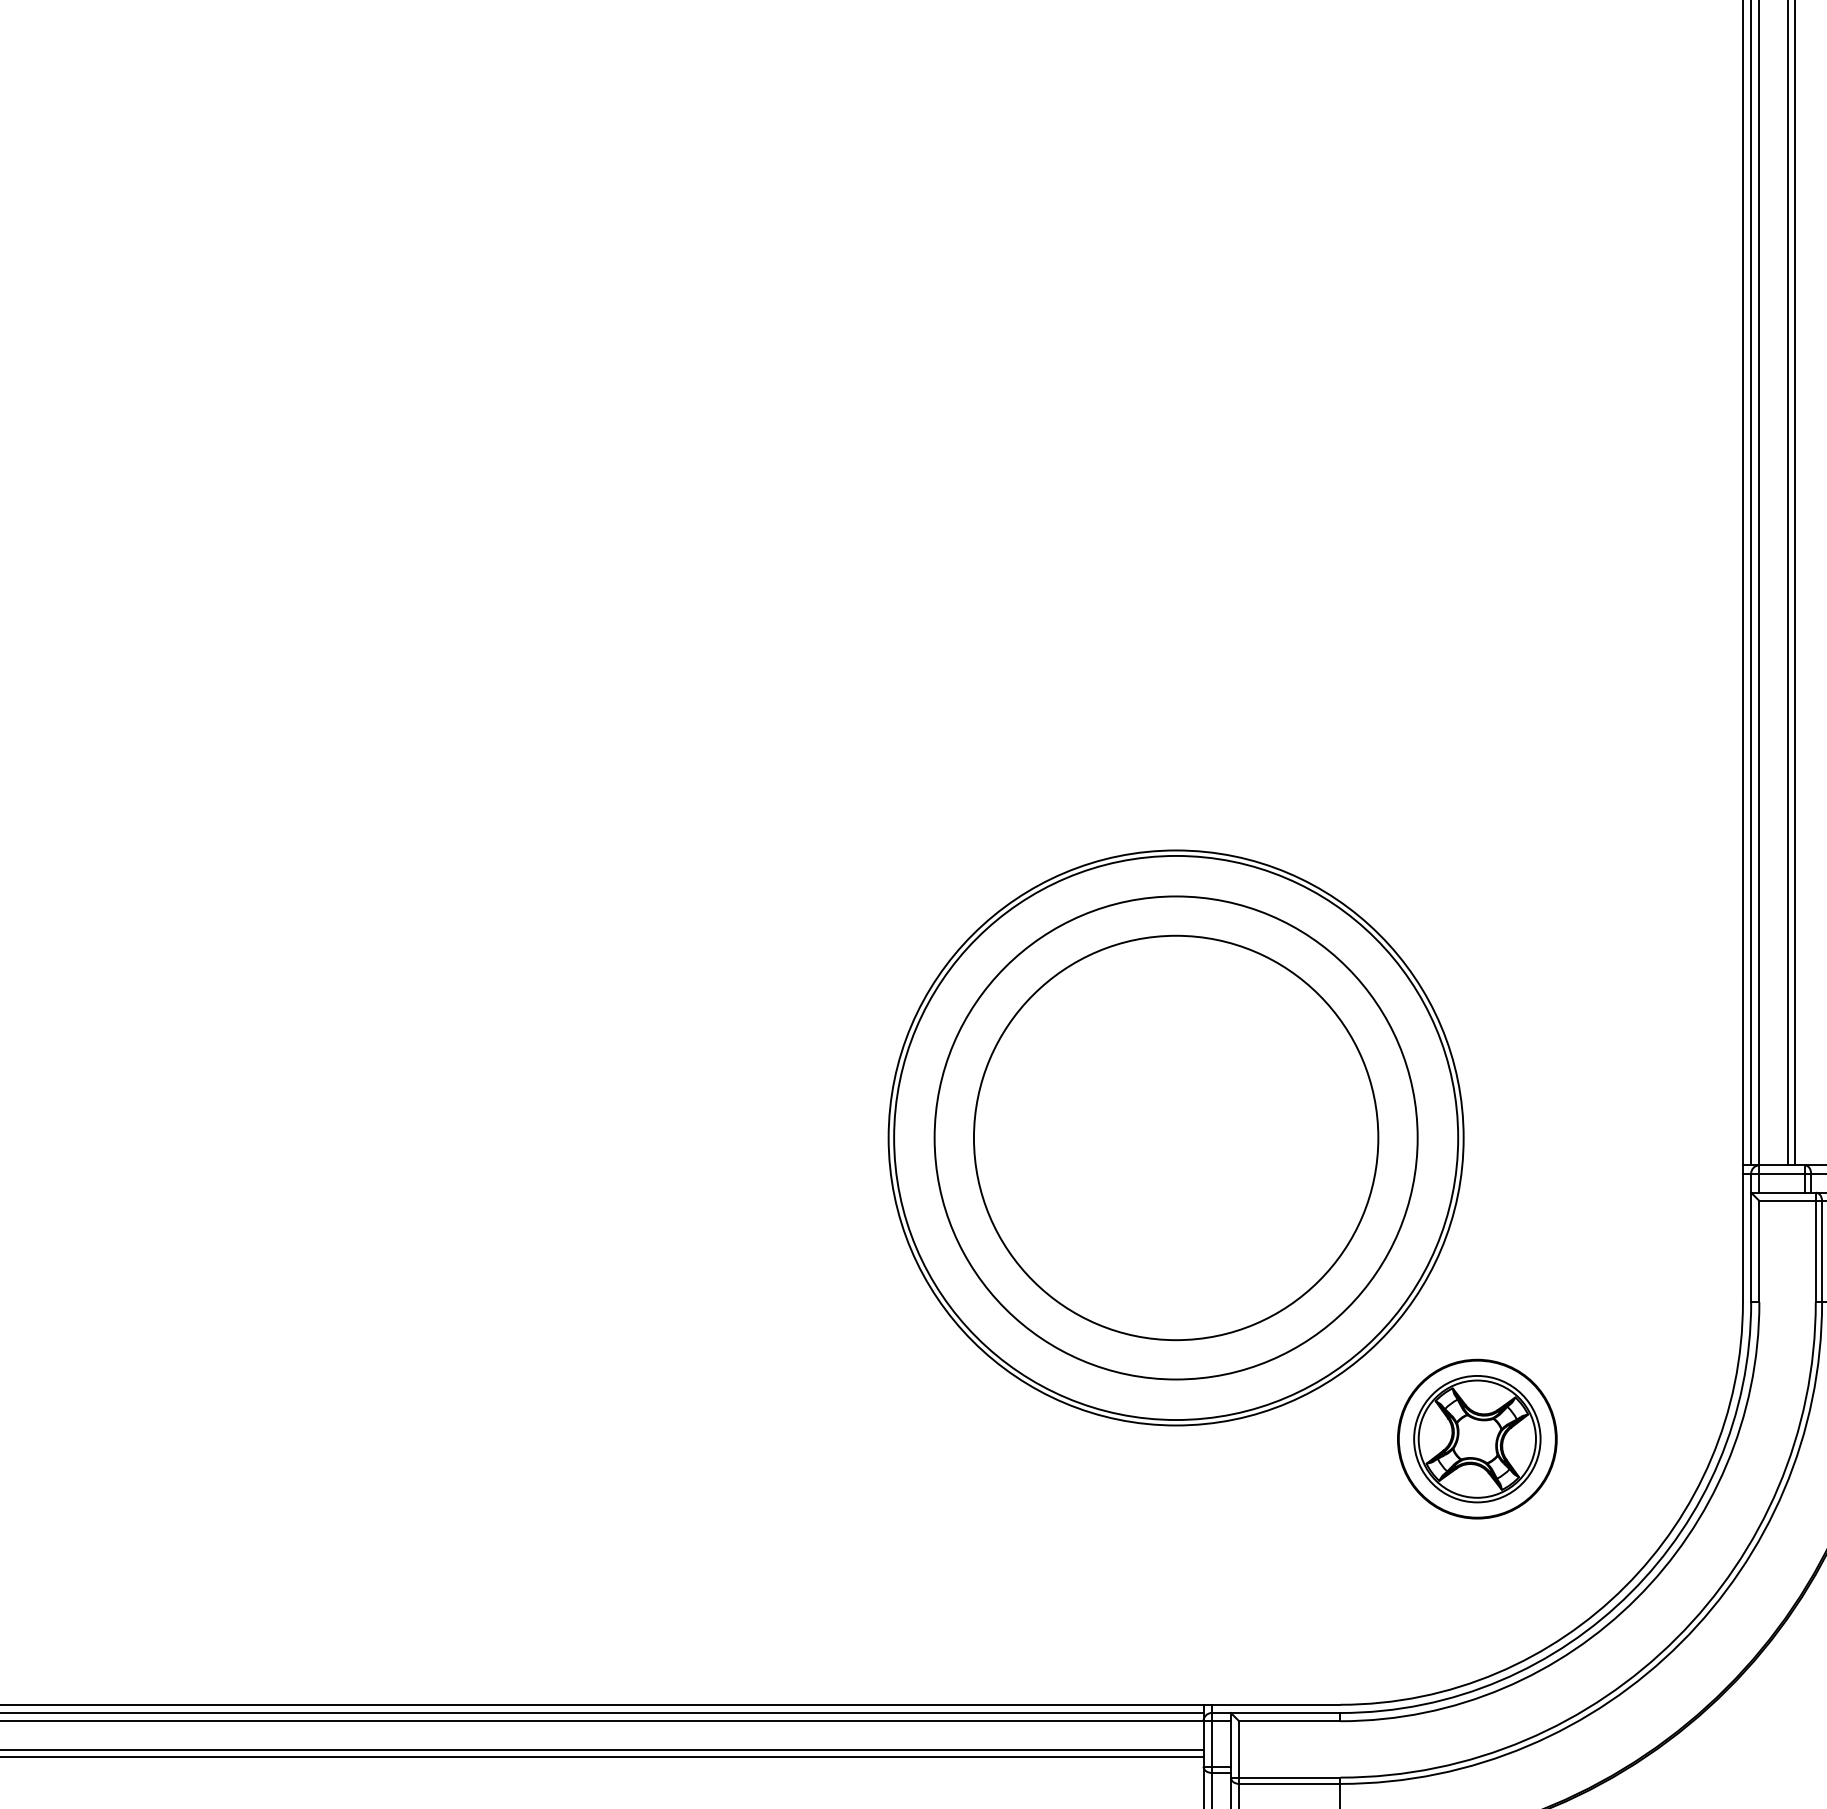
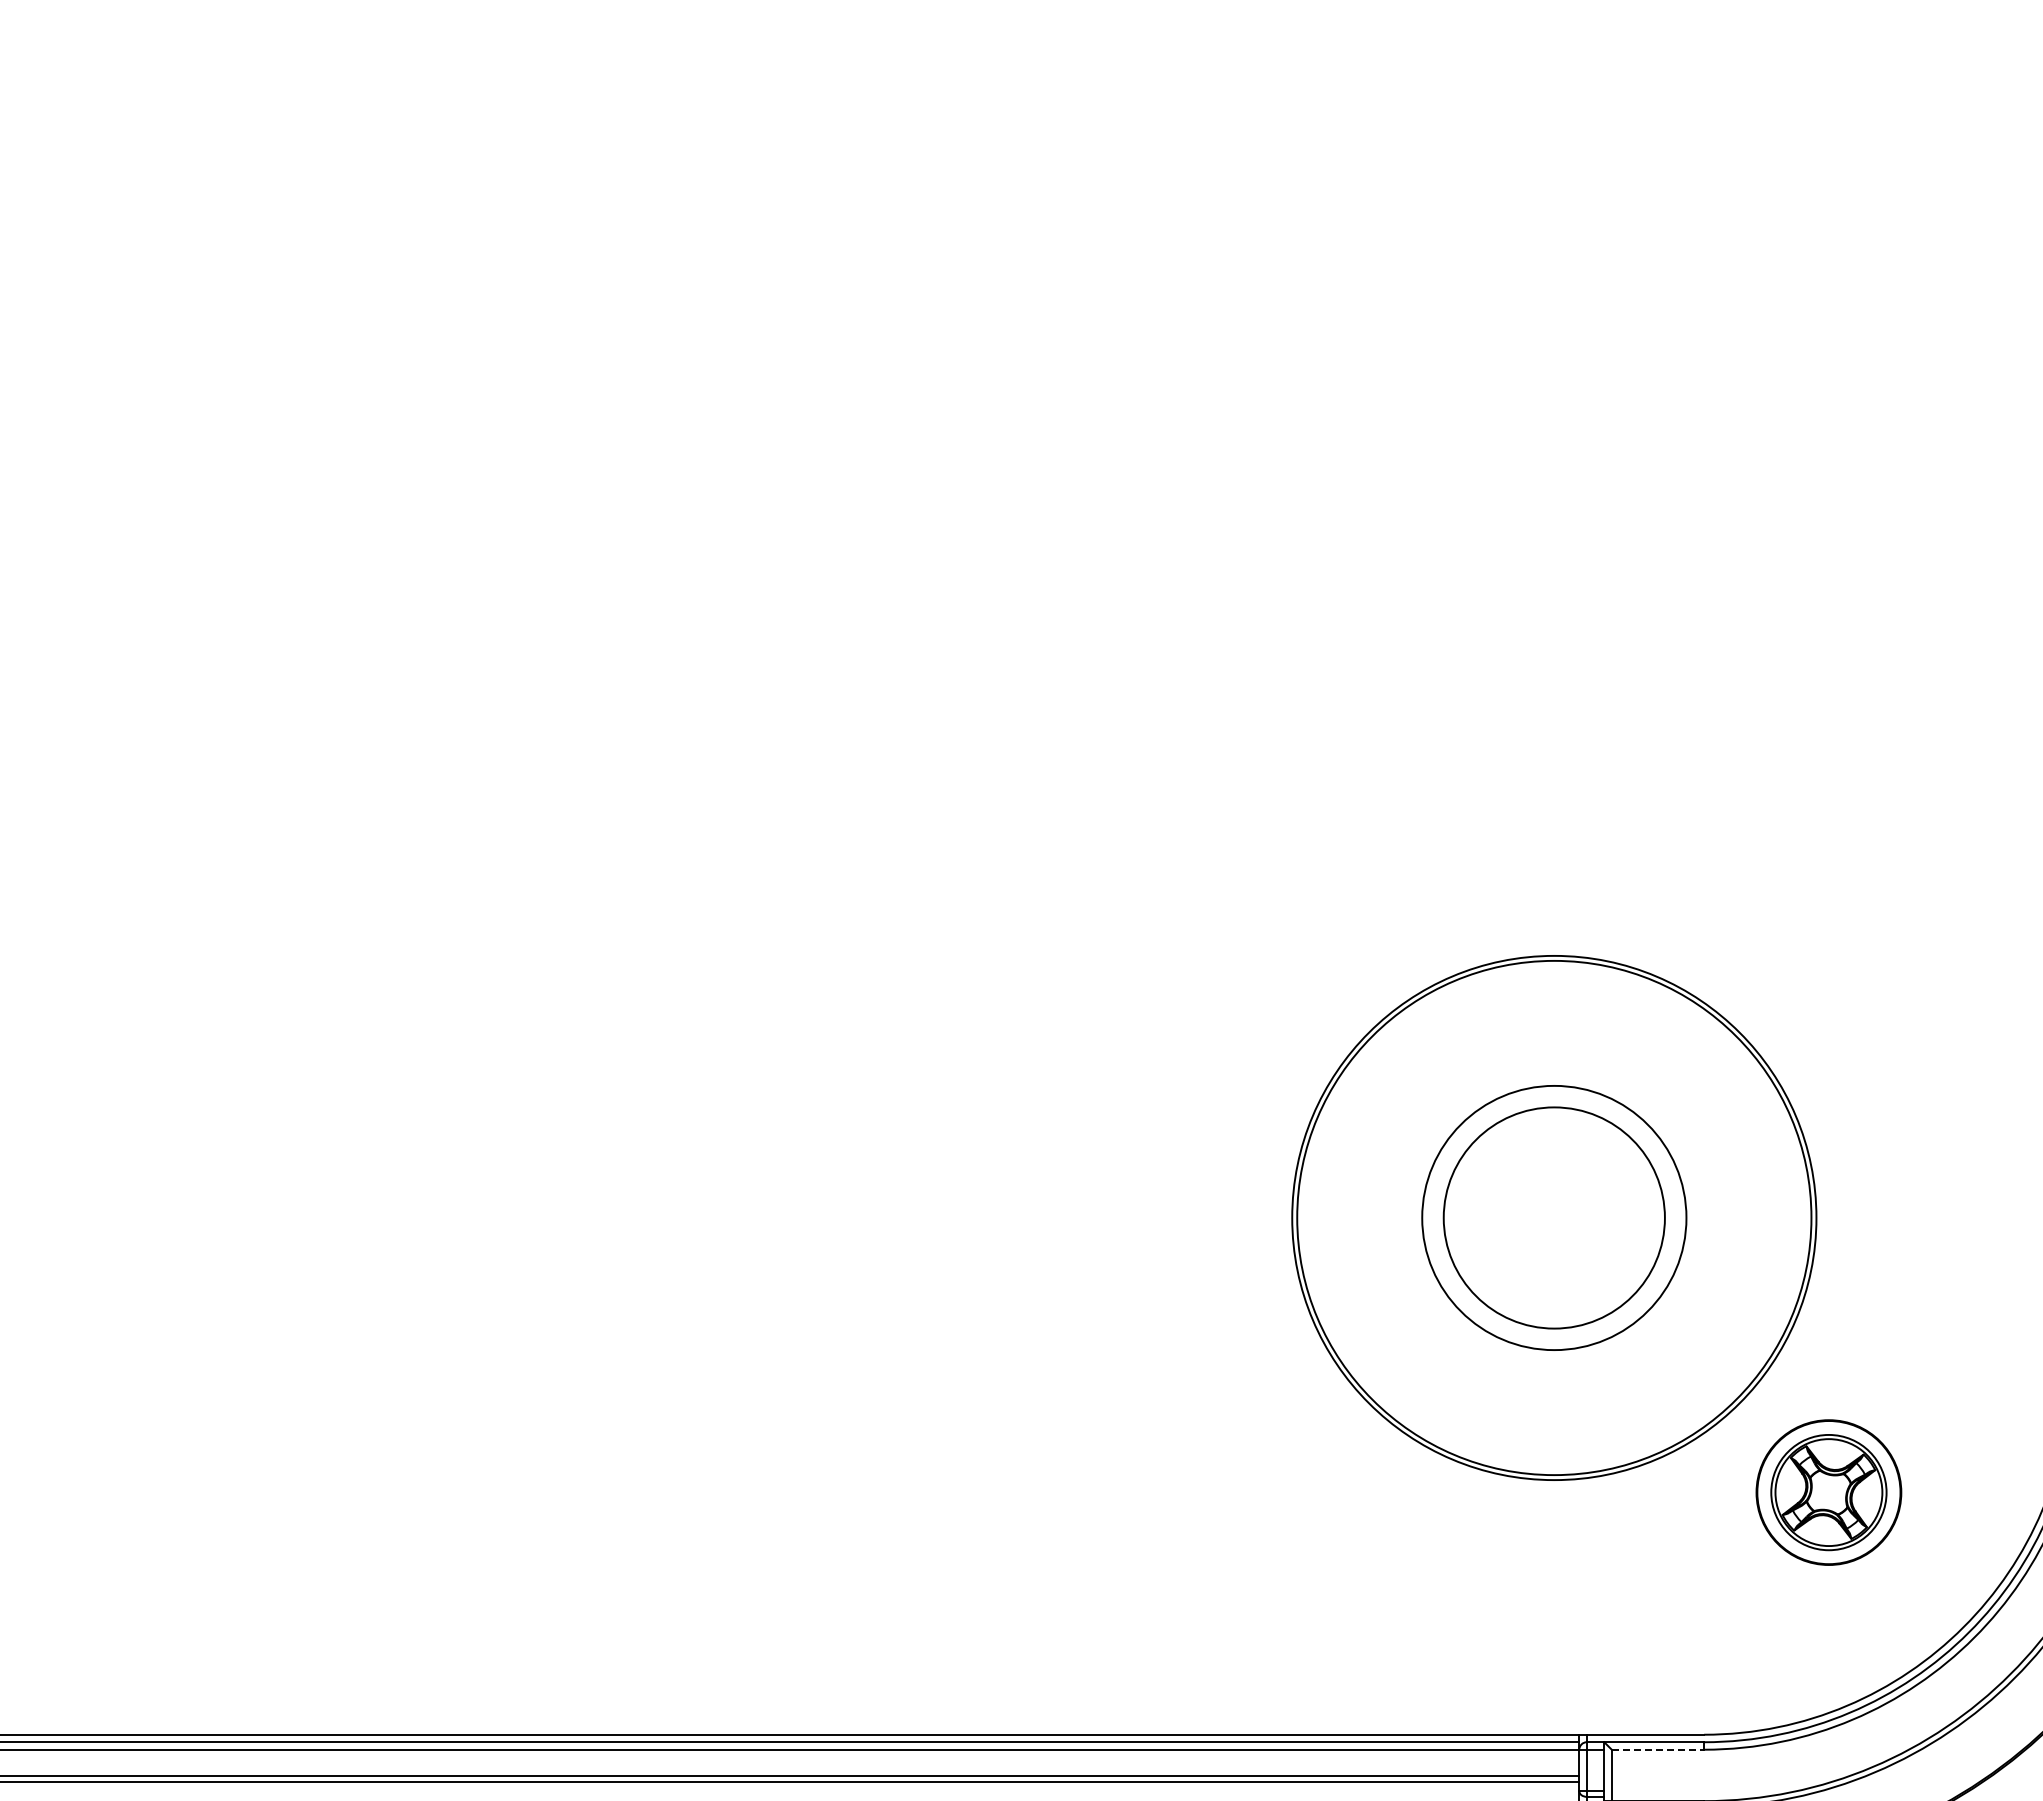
circle: (1176, 1137) -> (1554, 1217), size x0.6
circle: (1176, 1137) -> (1554, 1217), size x0.6
line: (1290, 1720) -> (1658, 1749), solid -> dashed

